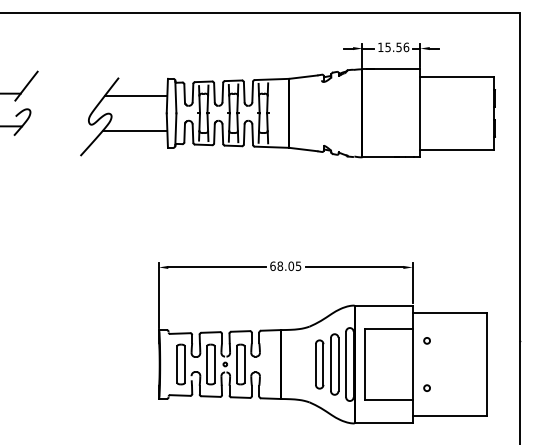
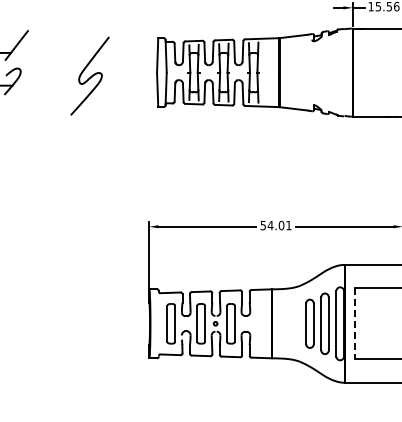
line: (135, 95) -> (125, 54), removed
line: (134, 131) -> (124, 90), removed
text: (285, 265) -> (275, 224), 68.05 -> 54.01
line: (364, 364) -> (354, 323), solid -> dashed

